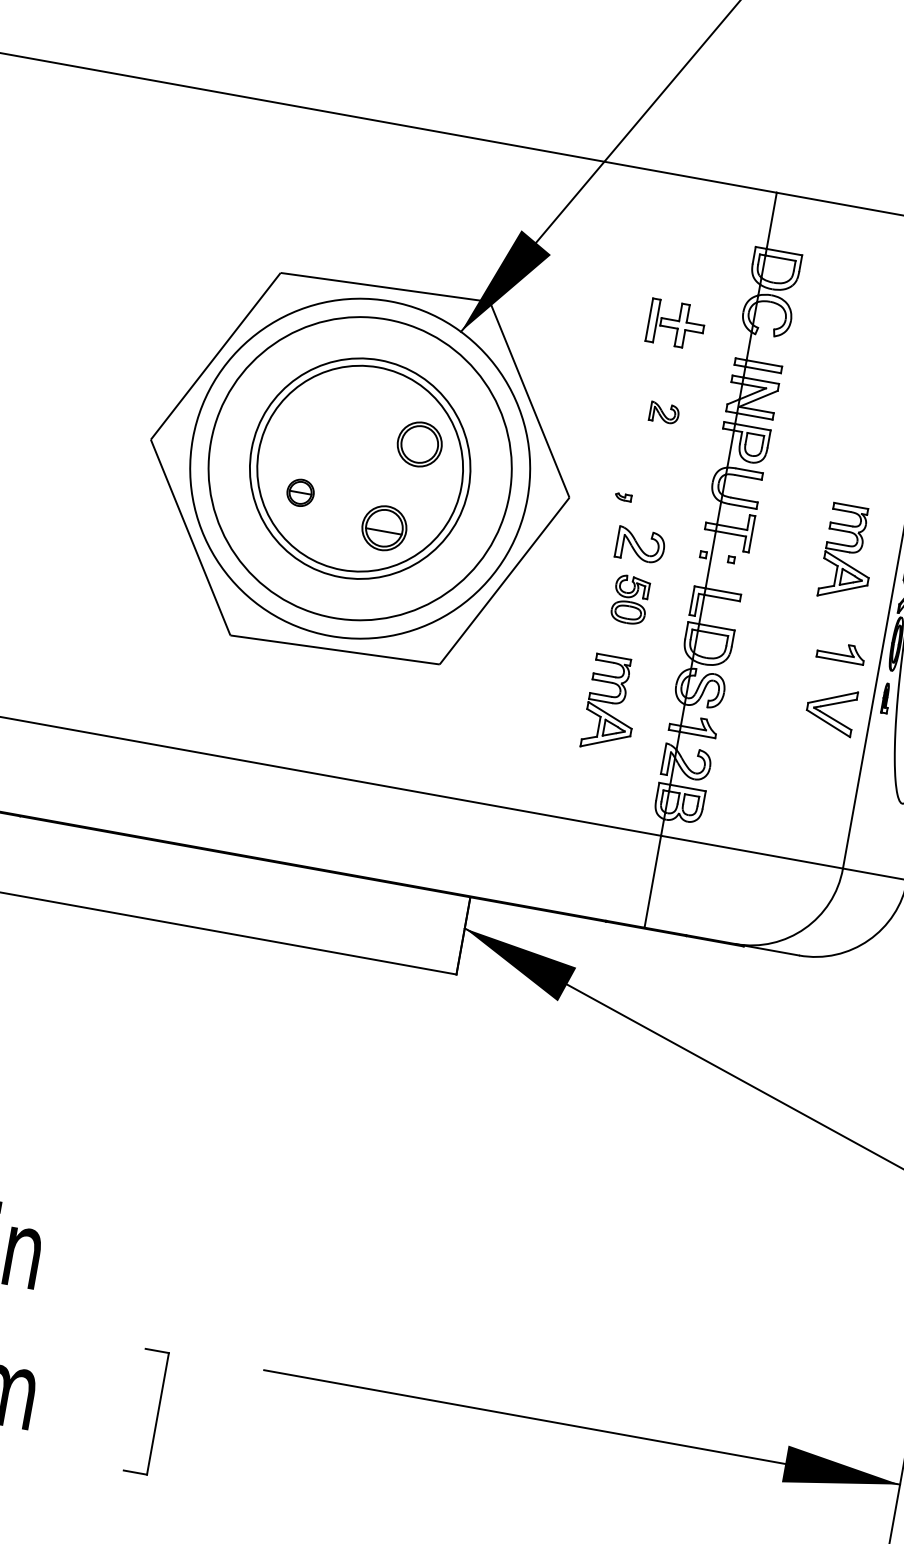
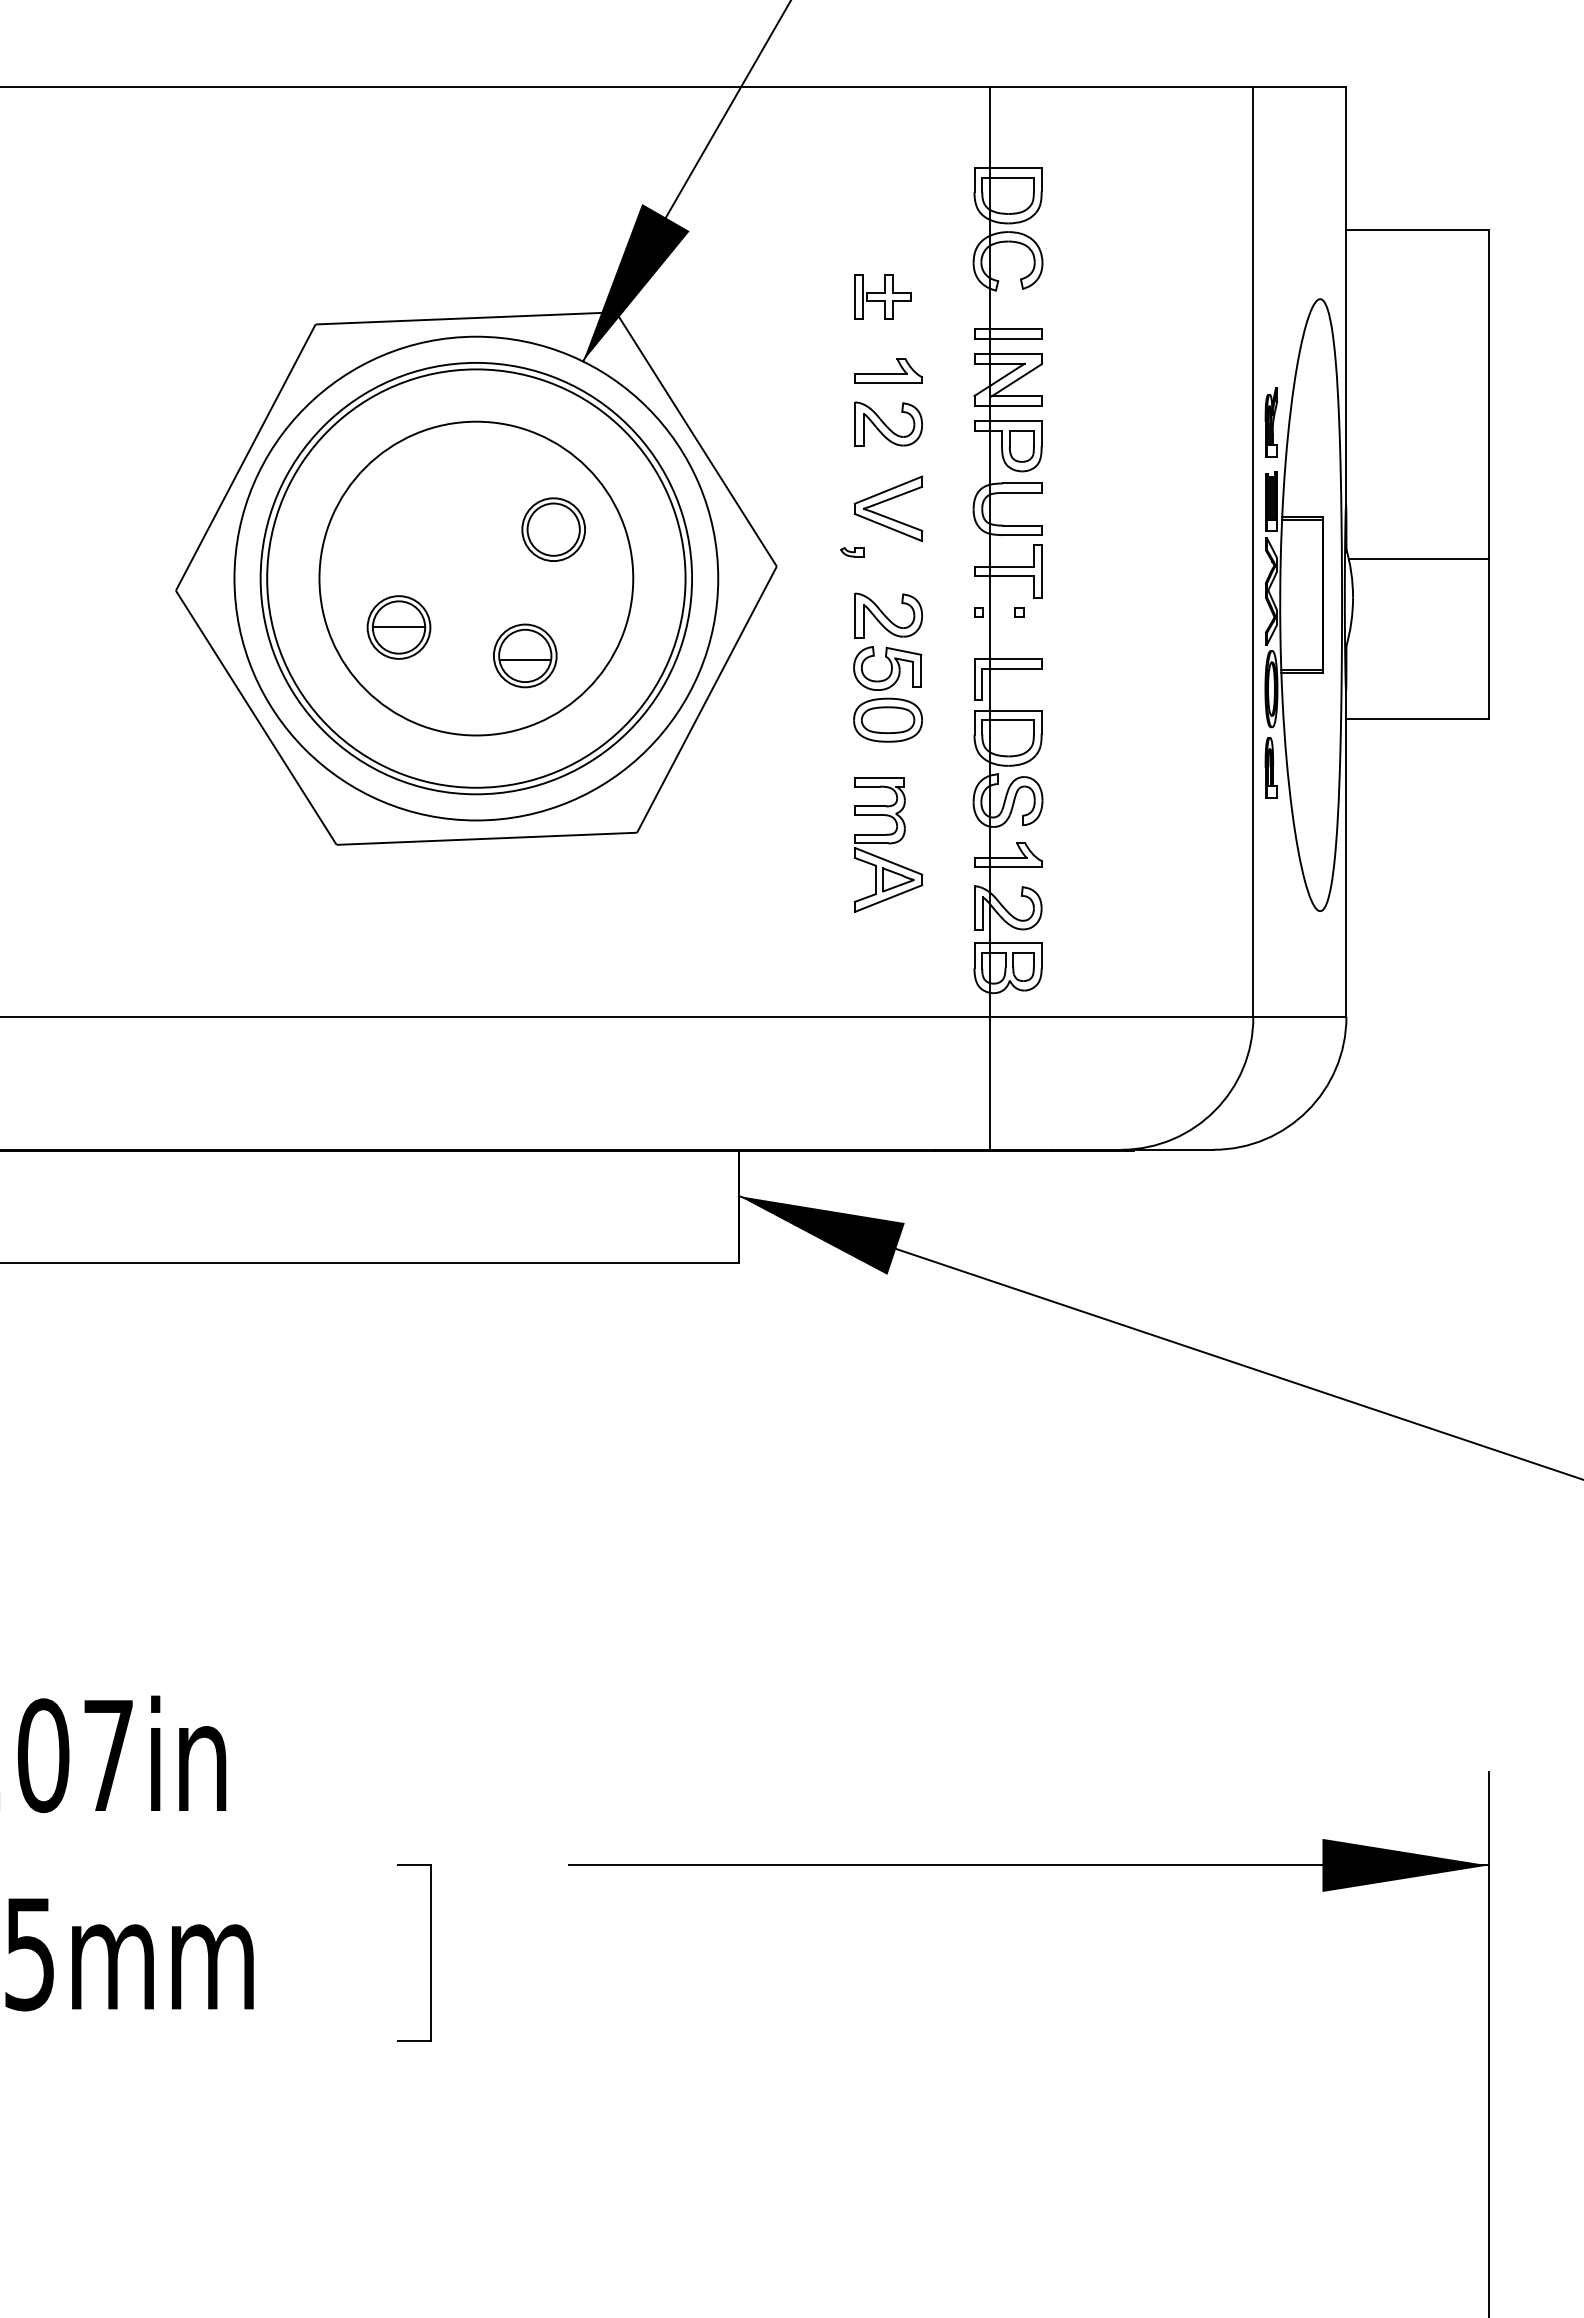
part: (676, 324) -> (882, 296), size x0.71
part: (664, 412) -> (888, 423), size x1.67
circle: (360, 468) -> (476, 578), size x1.43
part: (300, 492) -> (398, 627), size x1.67
part: (849, 553) -> (1182, 573), removed
part: (630, 600) -> (887, 694), size x1.43
part: (841, 652) -> (888, 370), moved
part: (885, 698) -> (1270, 767), size x1.43
part: (828, 705) -> (884, 502), moved

